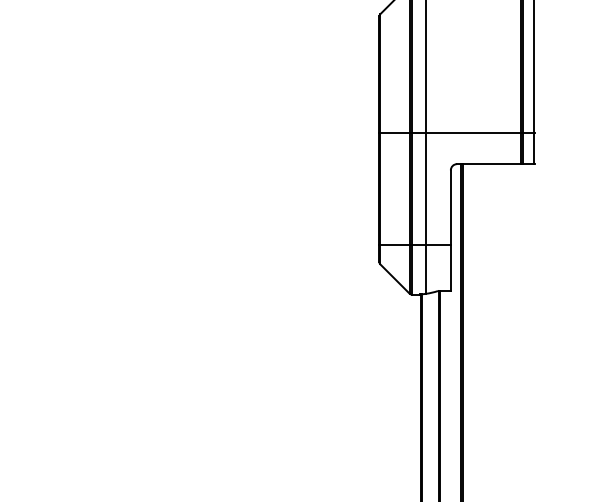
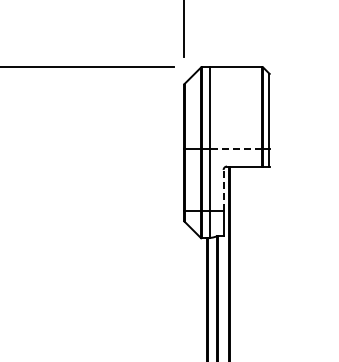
line: (472, 133) -> (235, 149), solid -> dashed
line: (450, 207) -> (223, 190), solid -> dashed

